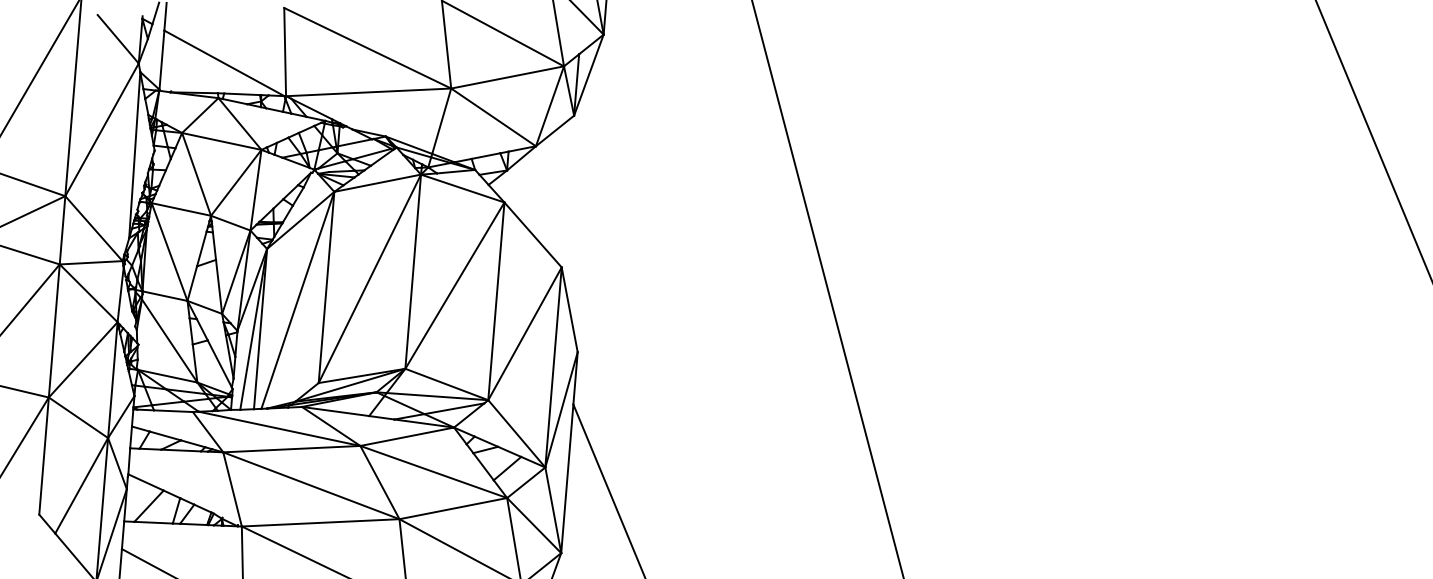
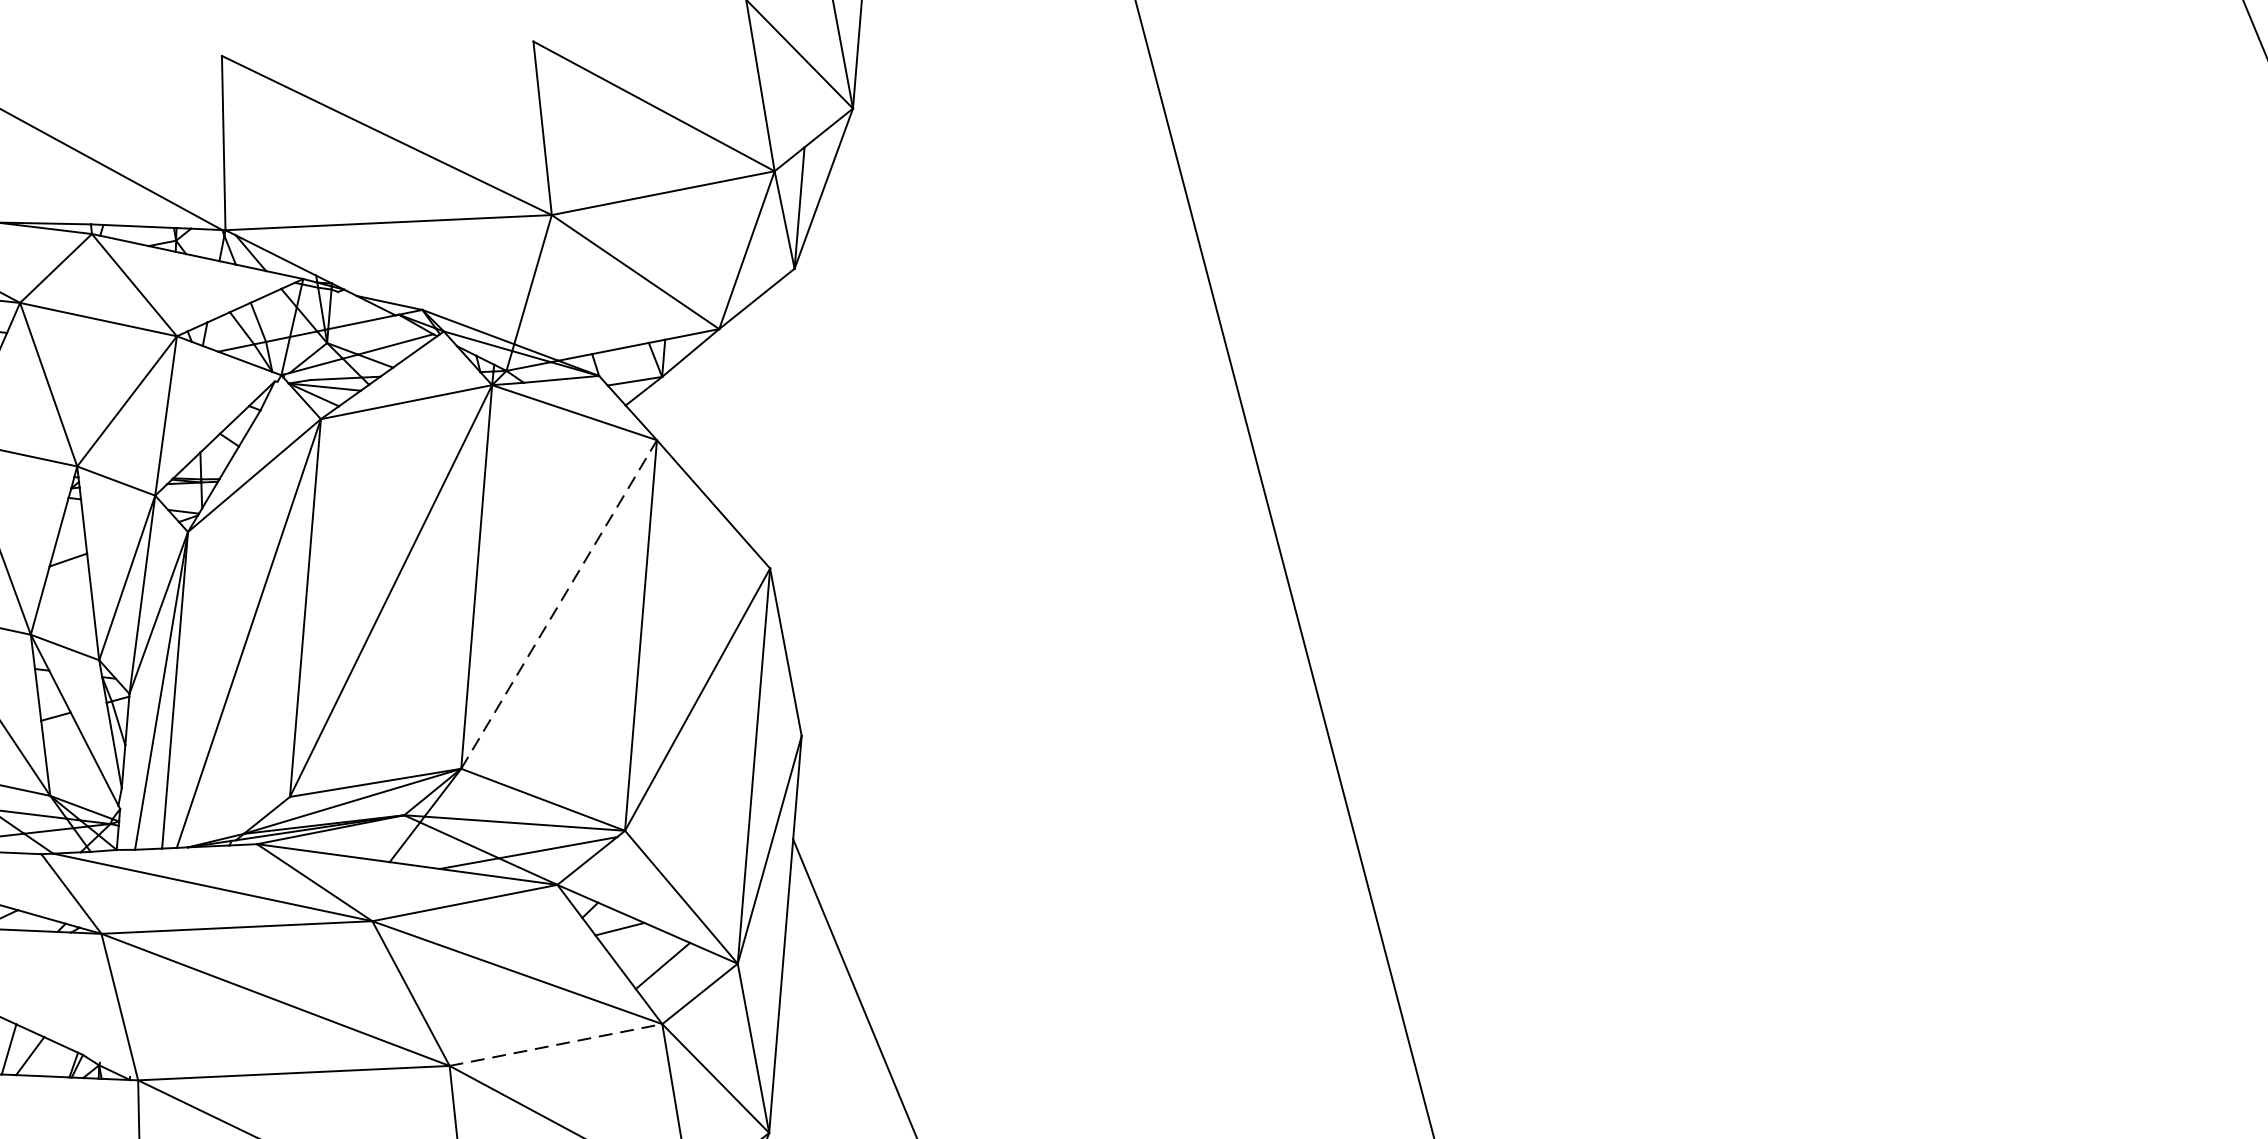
line: (454, 285) -> (558, 604), solid -> dashed
line: (453, 508) -> (556, 1044), solid -> dashed

